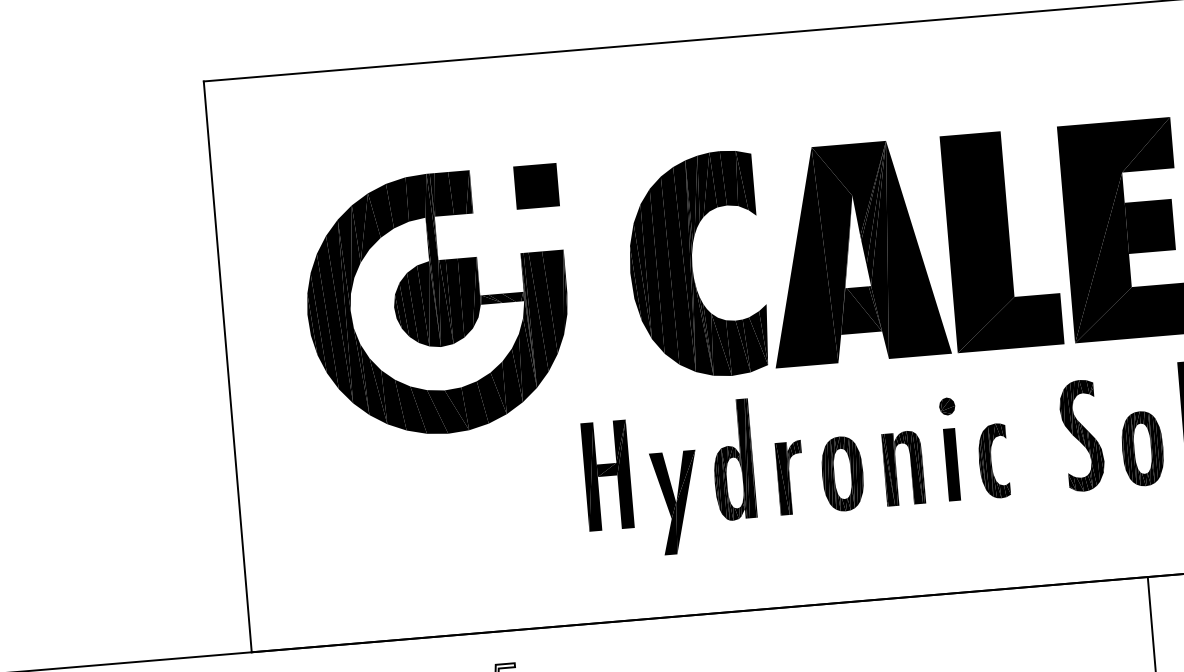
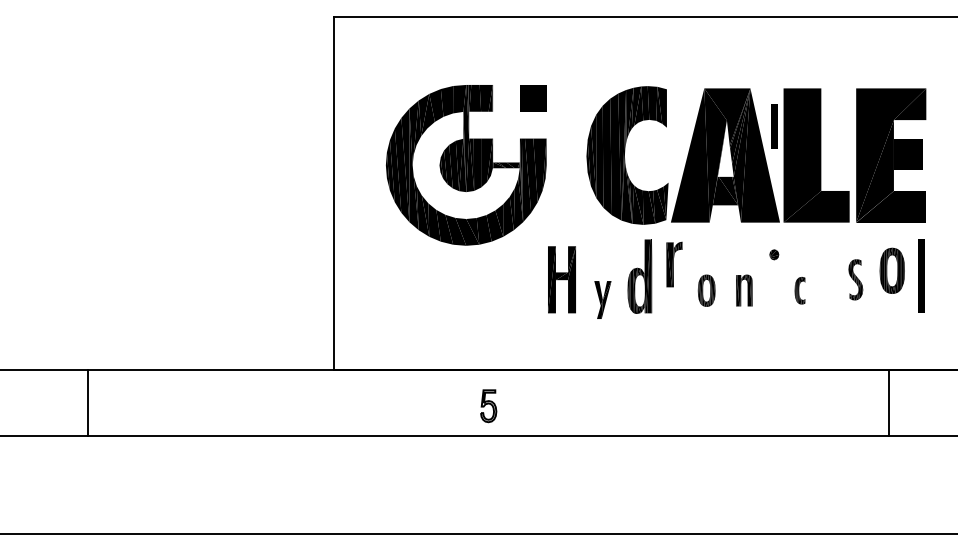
part: (1081, 435) -> (855, 279), size x0.6
part: (1141, 448) -> (891, 270), moved
part: (992, 460) -> (799, 290), size x0.6
part: (952, 464) -> (774, 126), moved
part: (903, 468) -> (744, 290), size x0.7
part: (842, 473) -> (706, 290), size x0.7
part: (790, 477) -> (674, 264), moved
part: (675, 502) -> (602, 299), size x0.6

